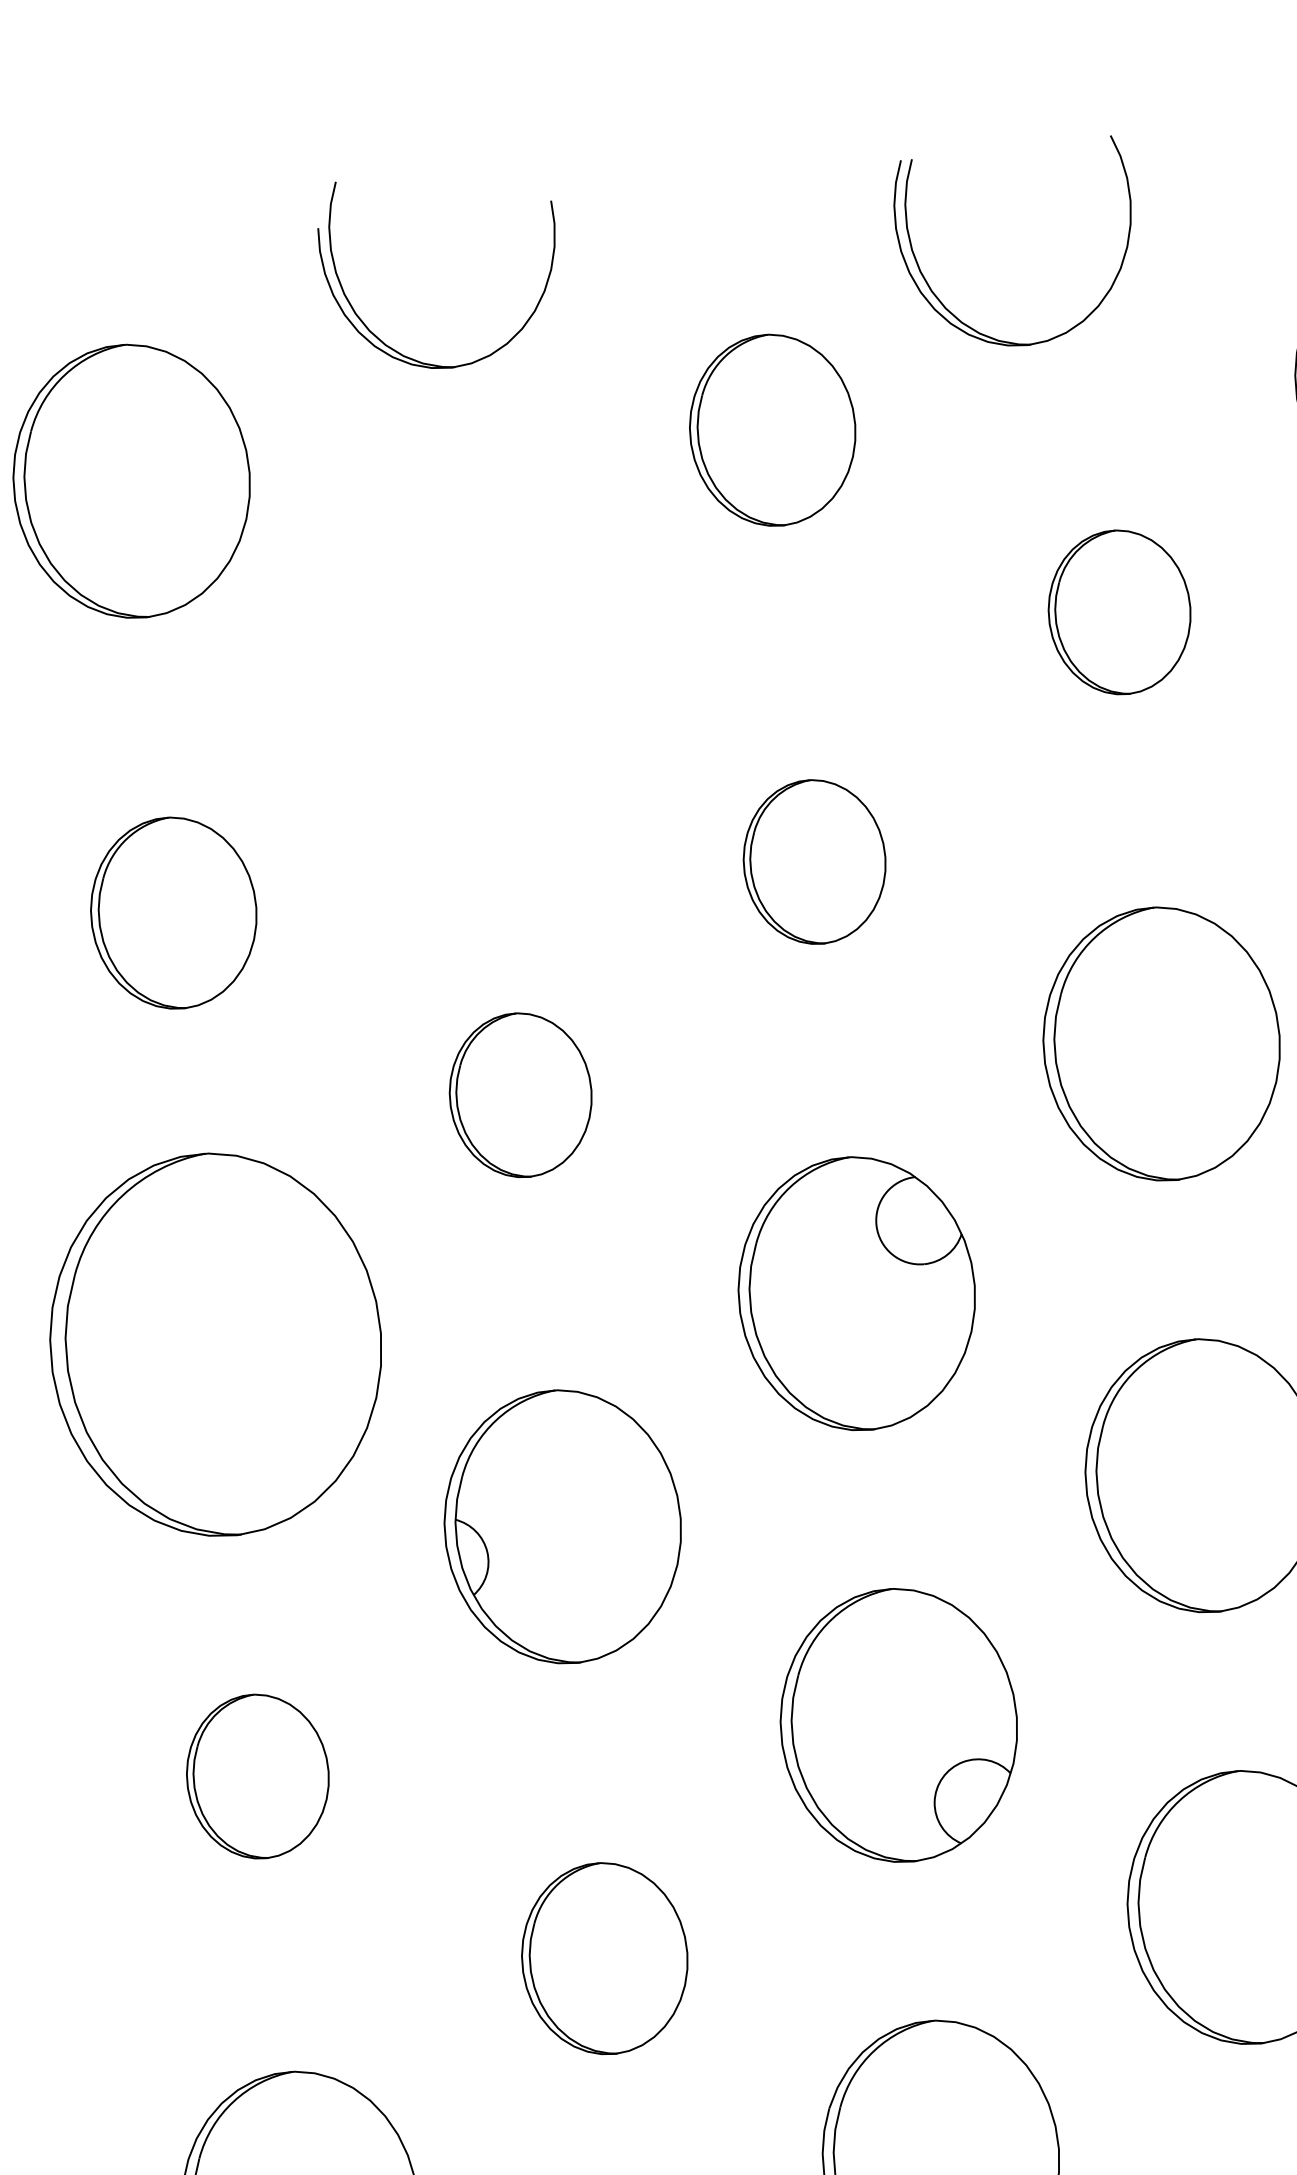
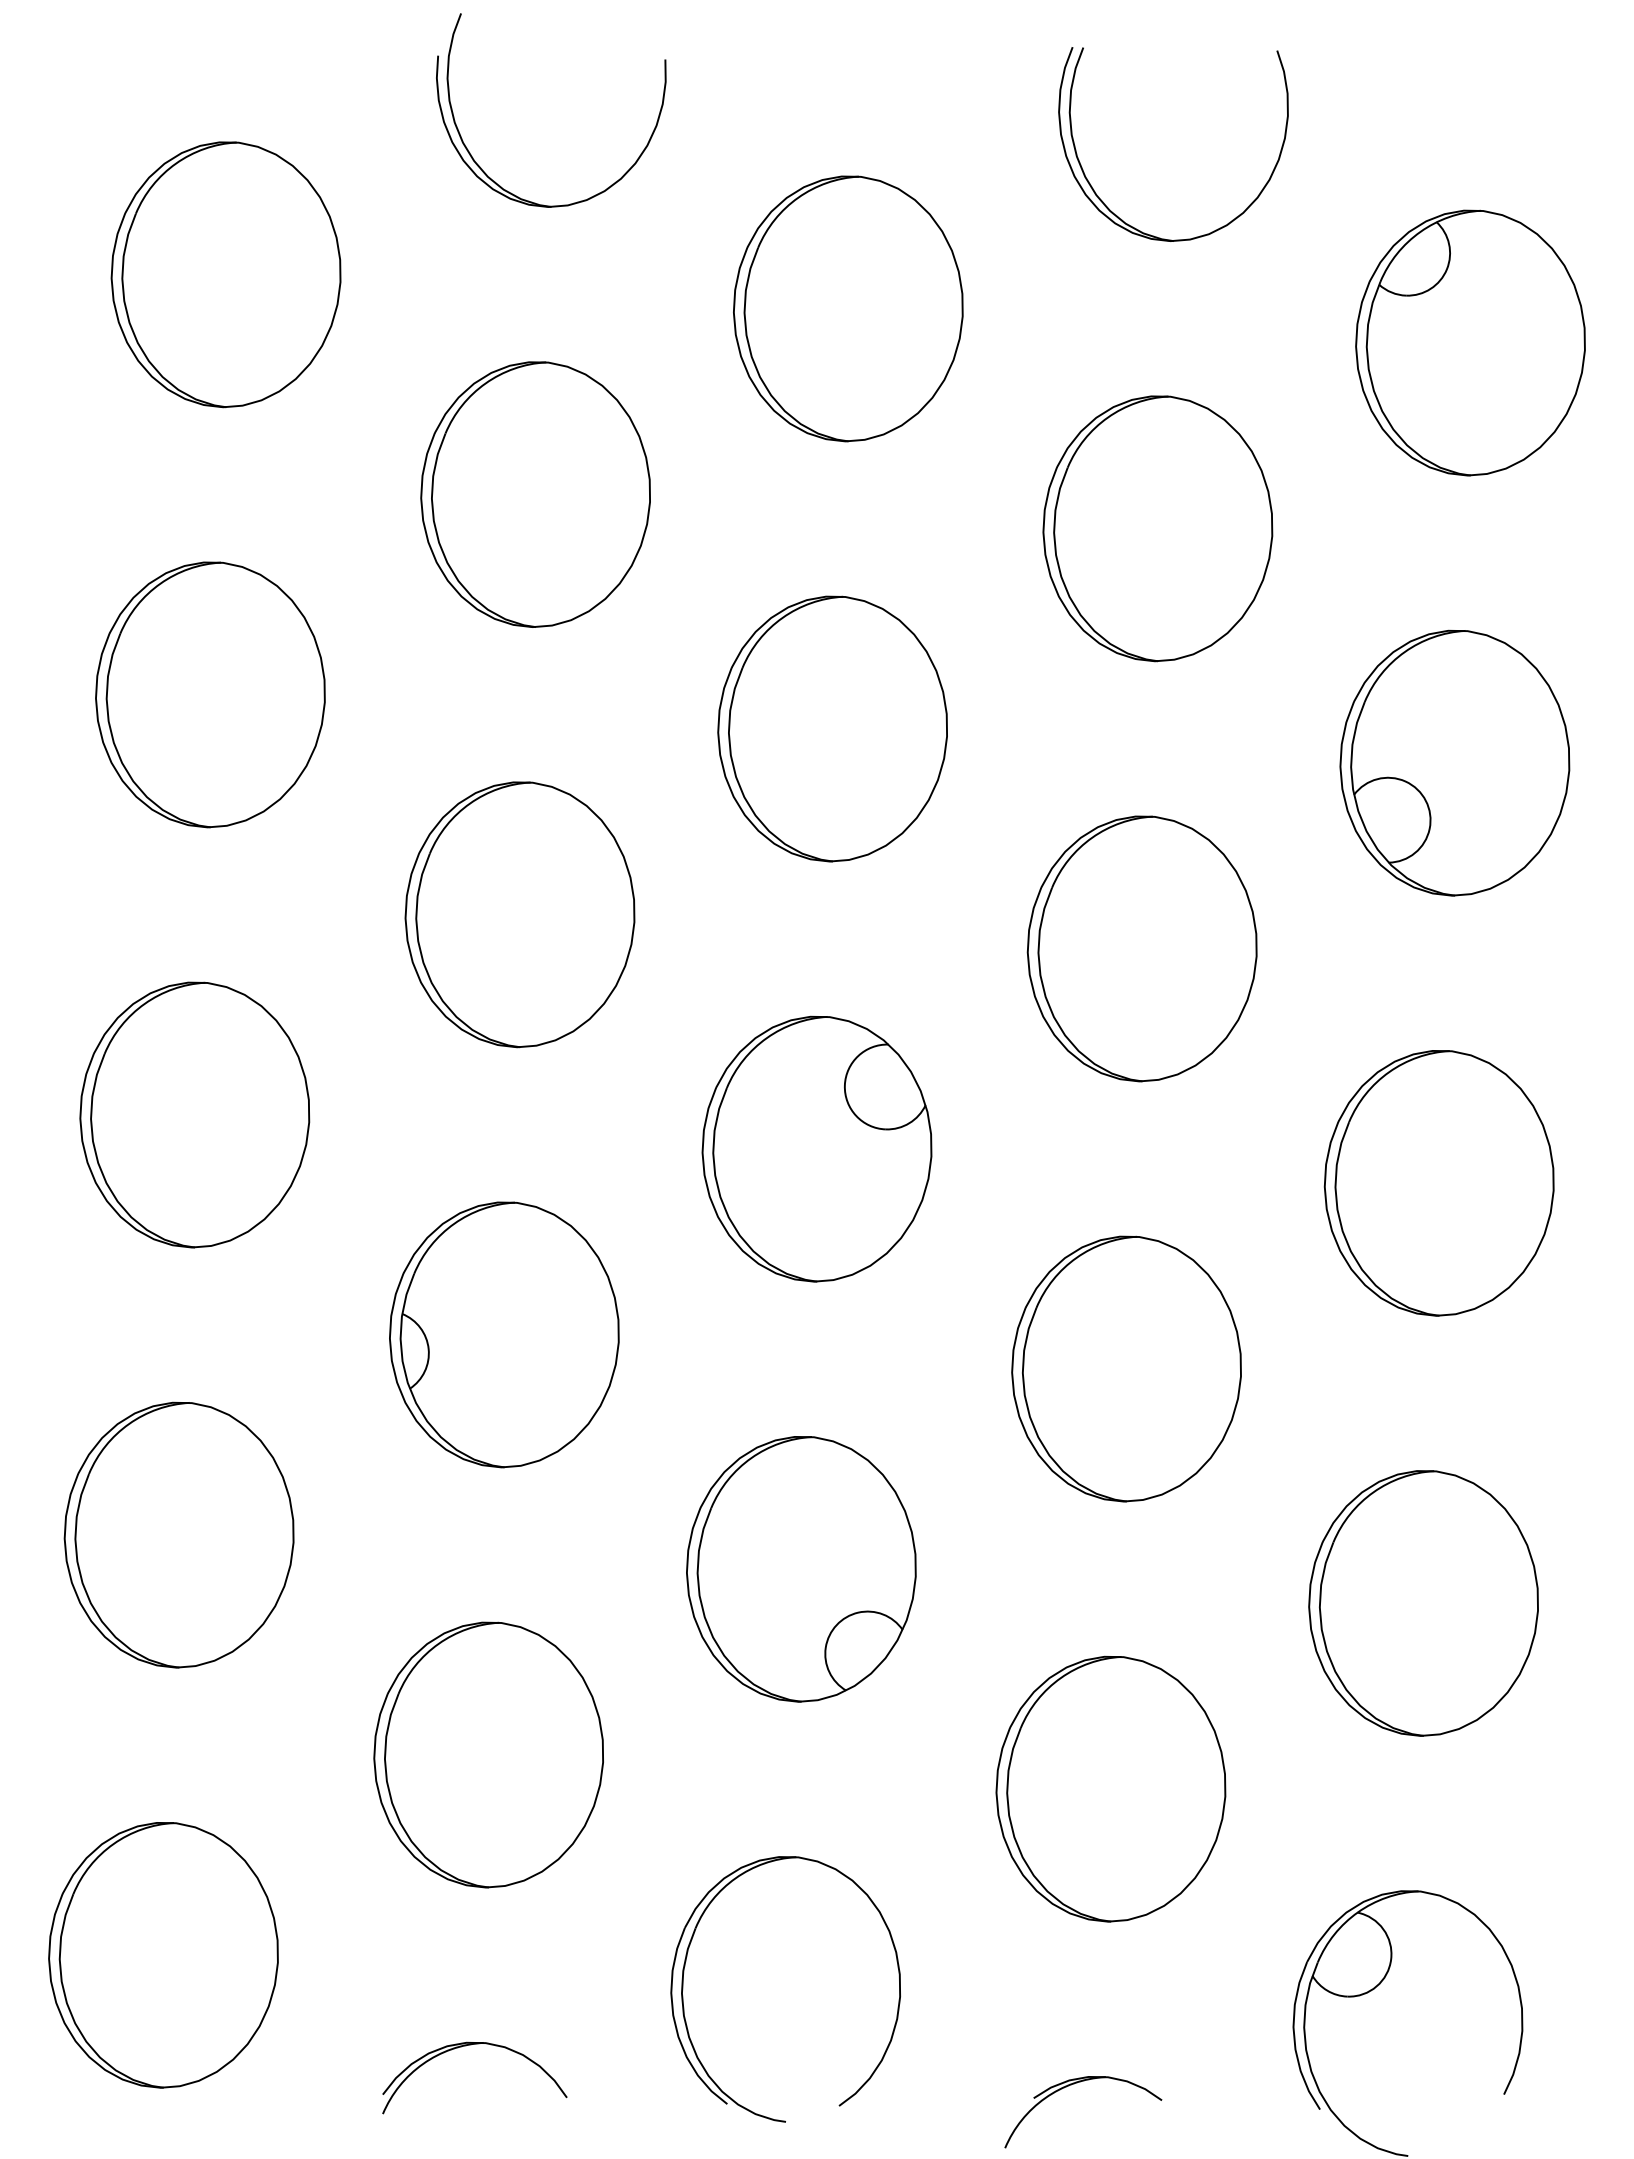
part: (953, 313) -> (1103, 201), moved
part: (772, 429) -> (848, 308), size x1.43
part: (1119, 612) -> (1157, 528), size x1.67
part: (478, 663) -> (535, 494), added
part: (814, 861) -> (832, 728), size x1.67
part: (173, 912) -> (210, 694), size x1.43
part: (520, 1095) -> (519, 914), size x1.67
part: (215, 1344) -> (194, 1114), size x0.71
part: (257, 1776) -> (178, 1534), size x1.67
part: (604, 1958) -> (488, 1754), size x1.43

